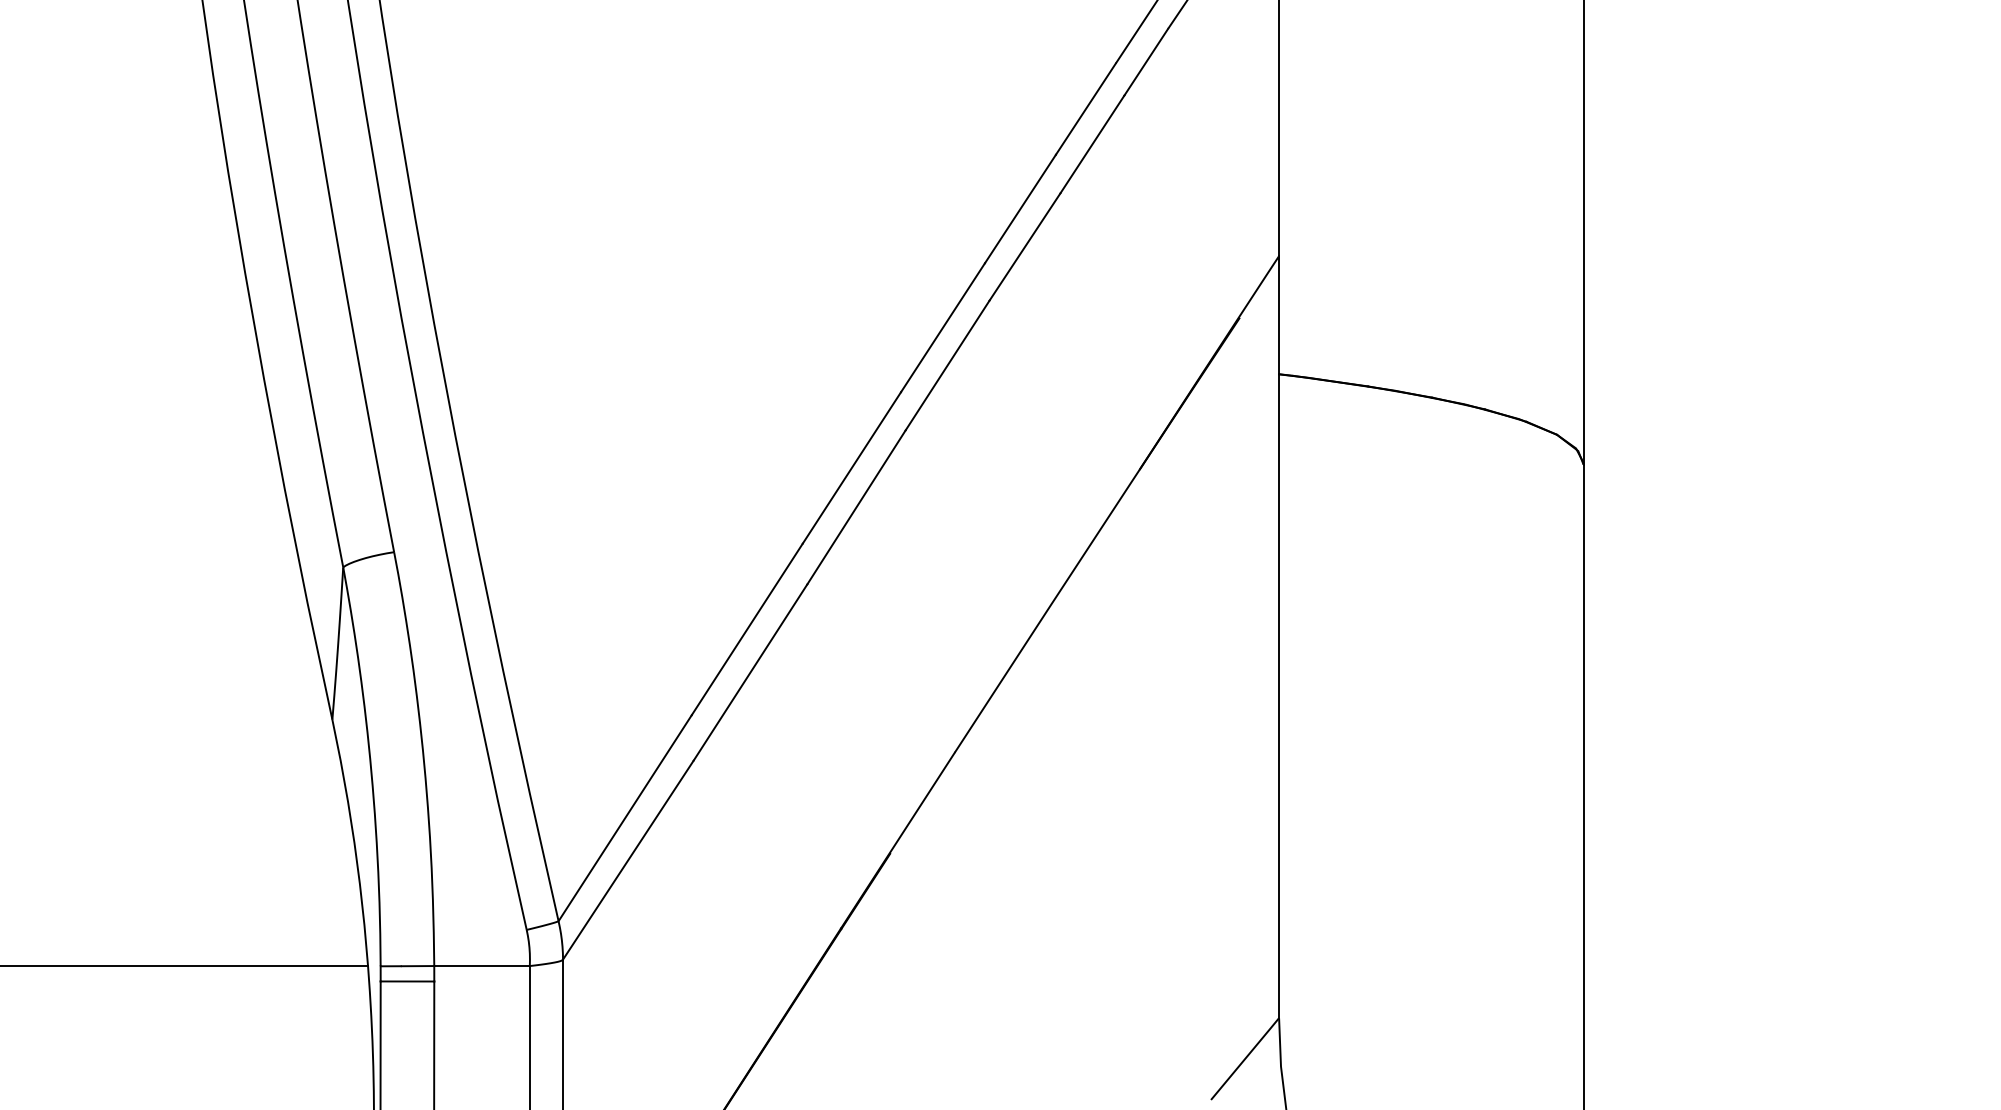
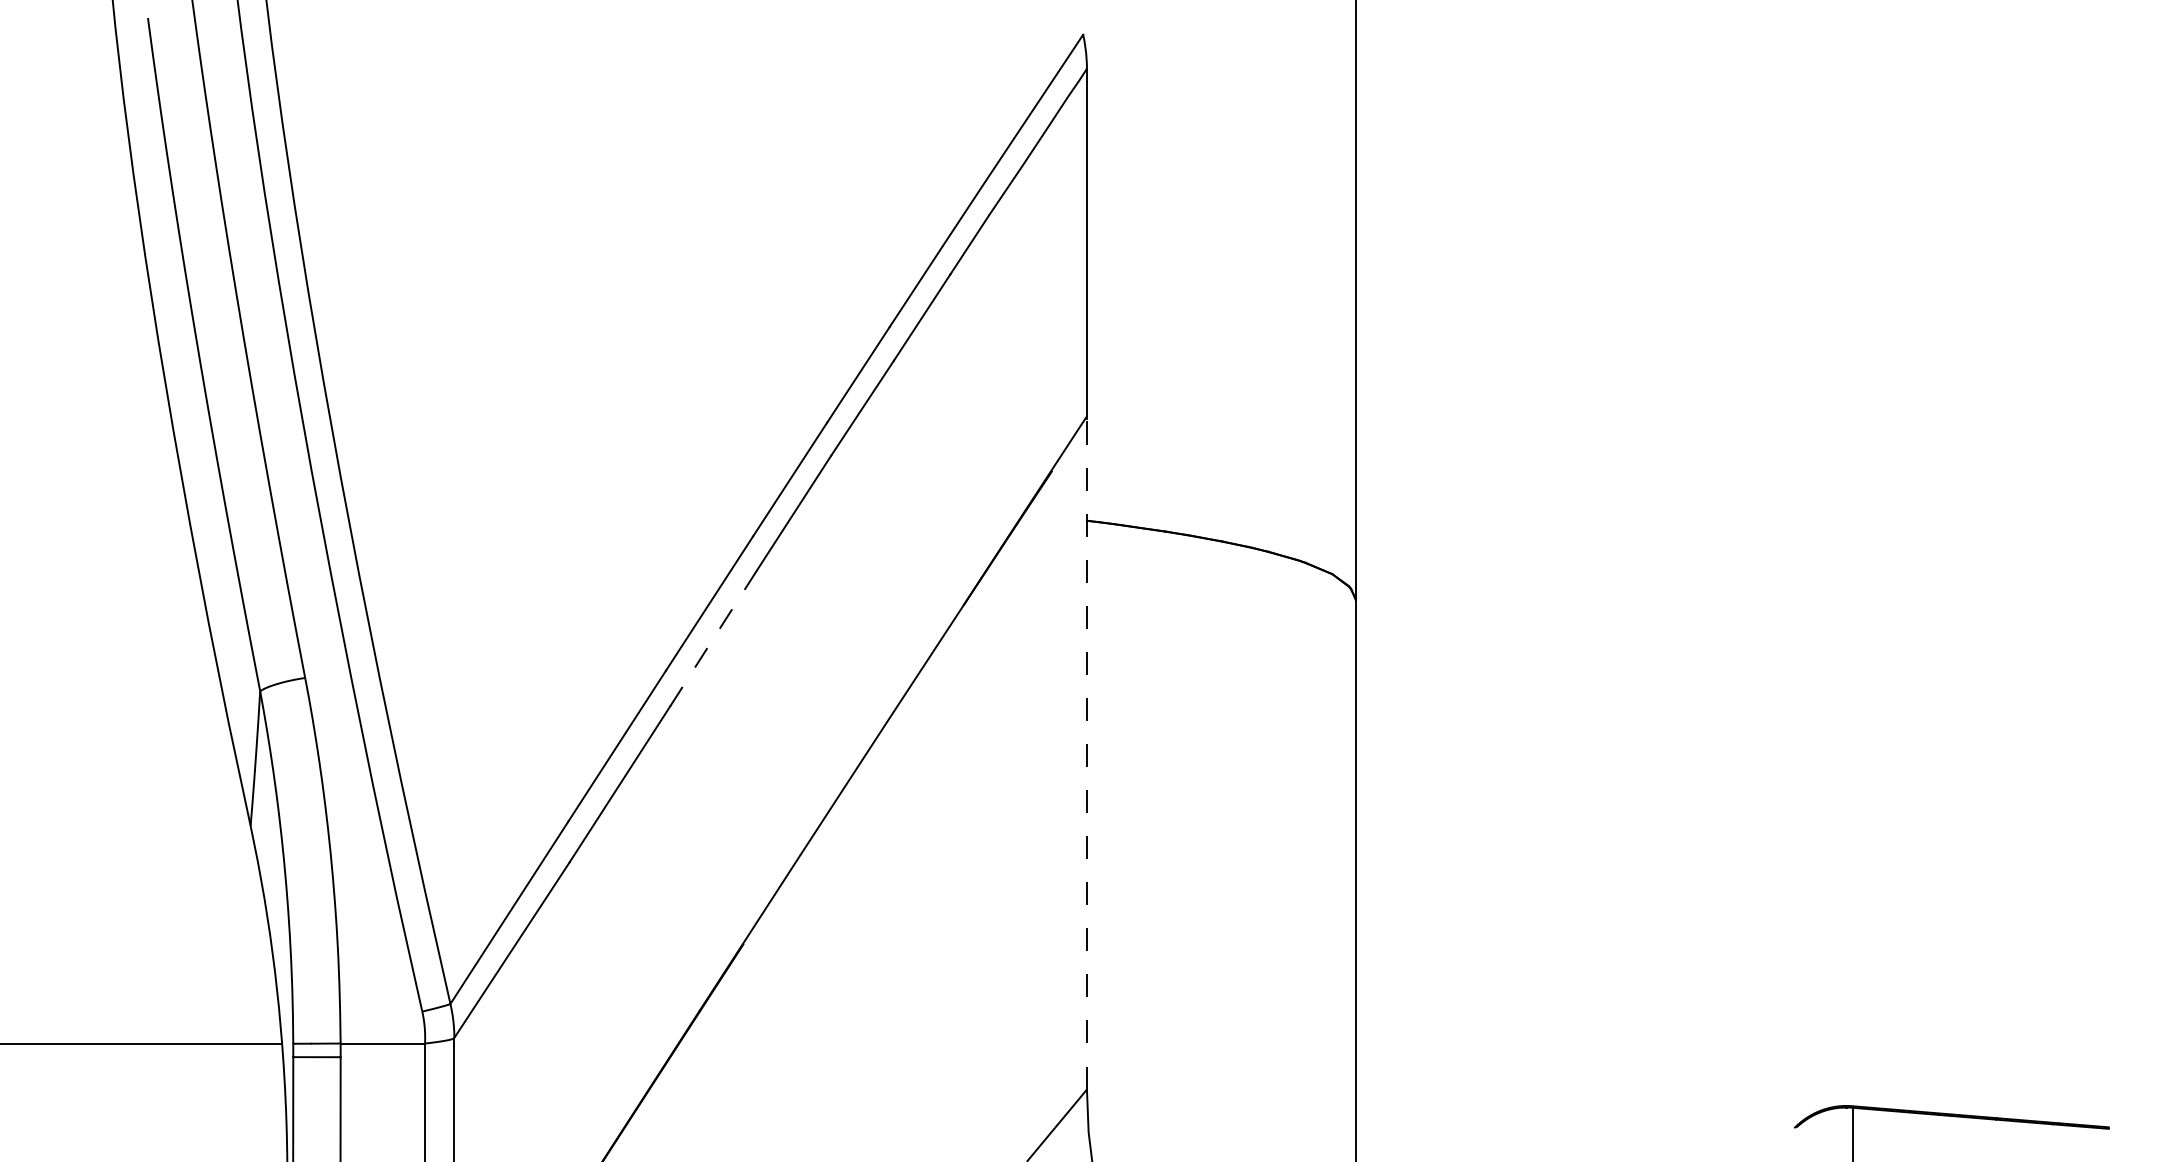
line: (856, 507) -> (713, 638), solid -> dashed
line: (1278, 636) -> (1086, 752), solid -> dashed

